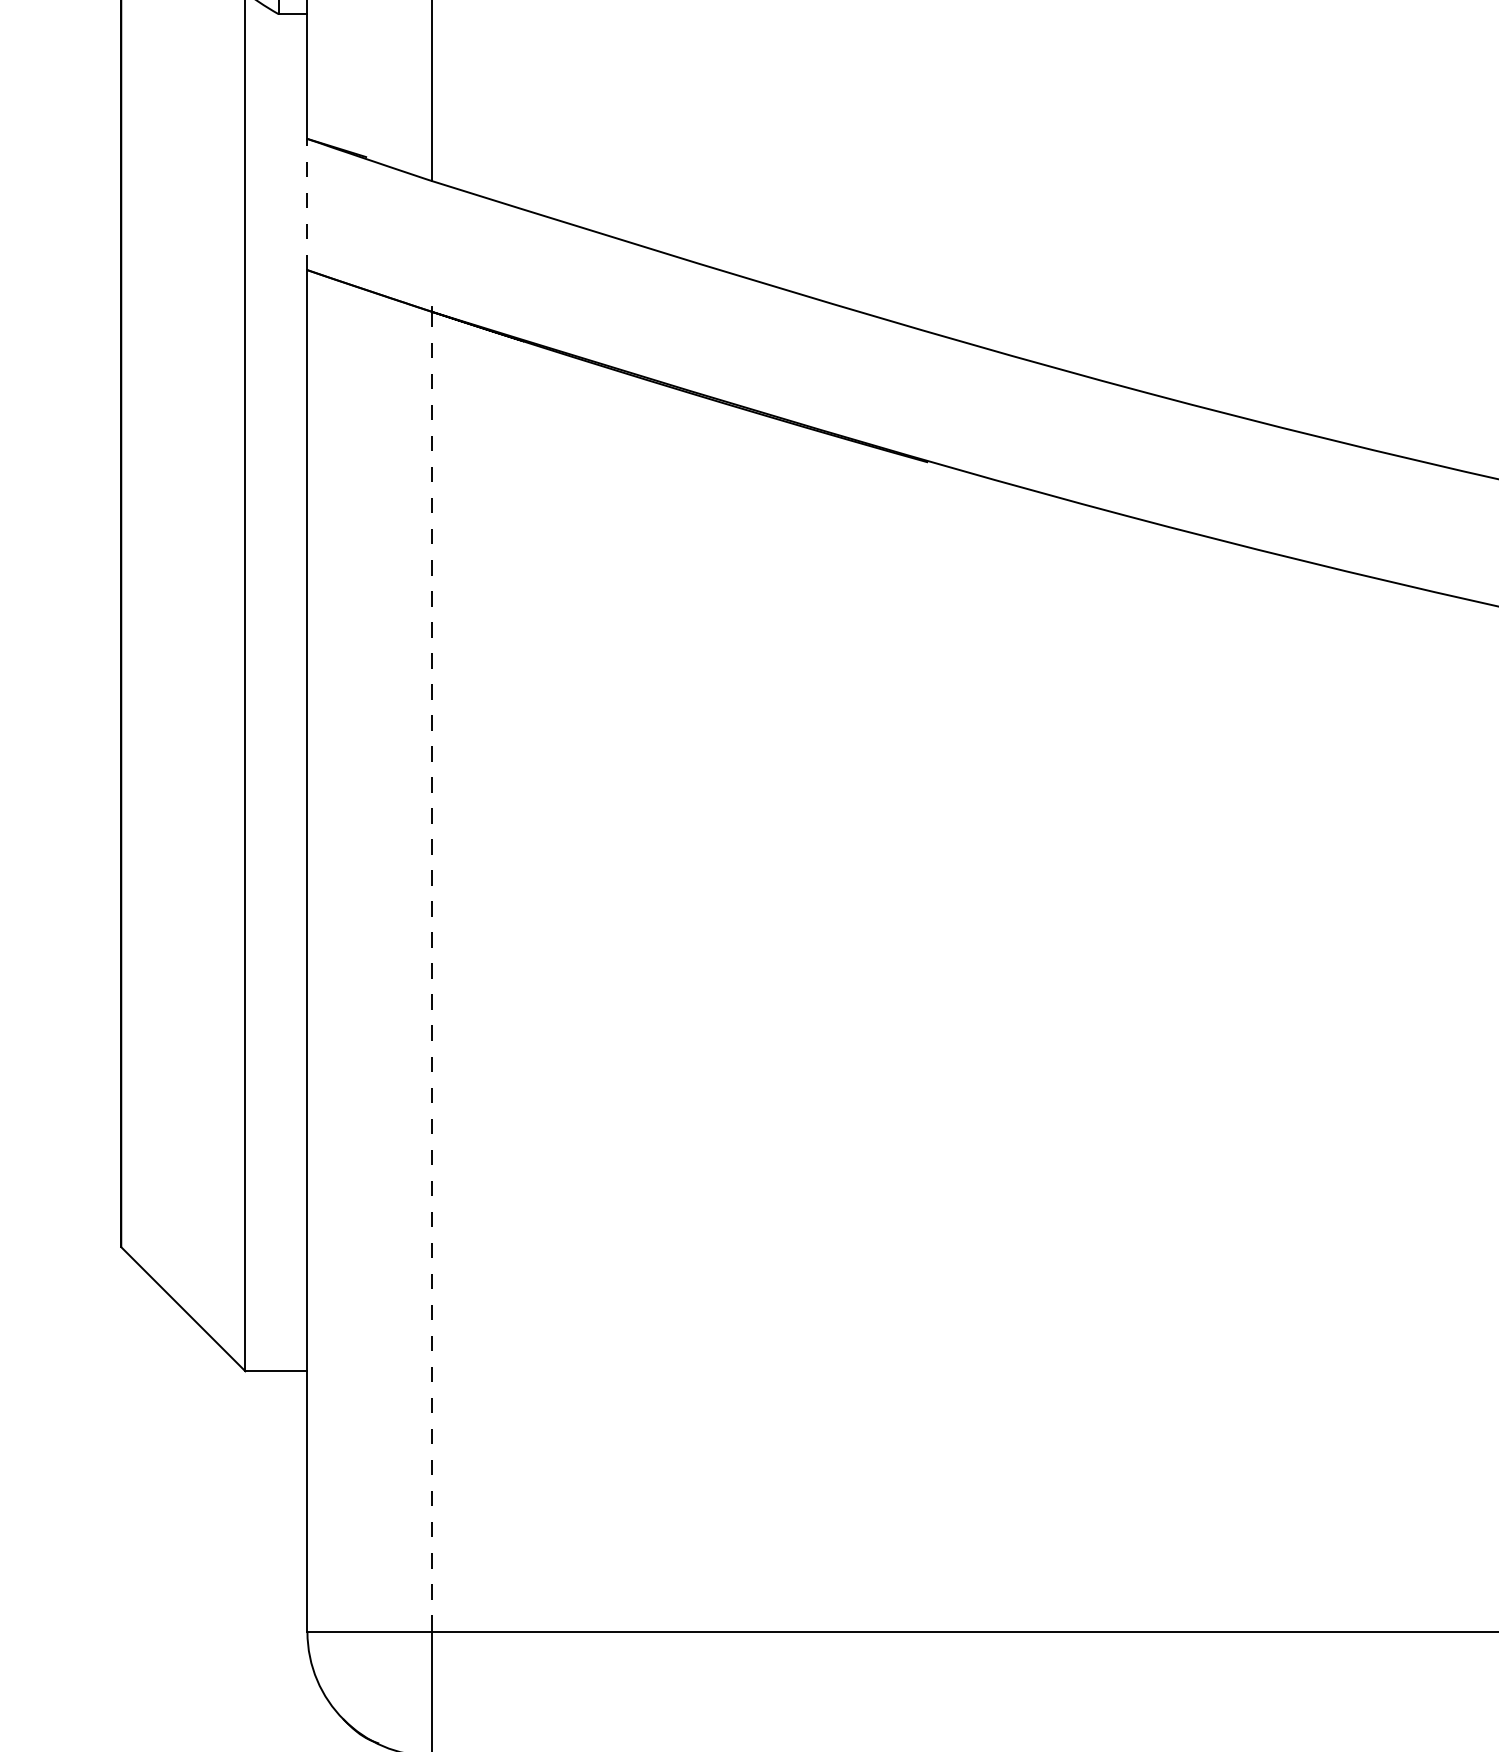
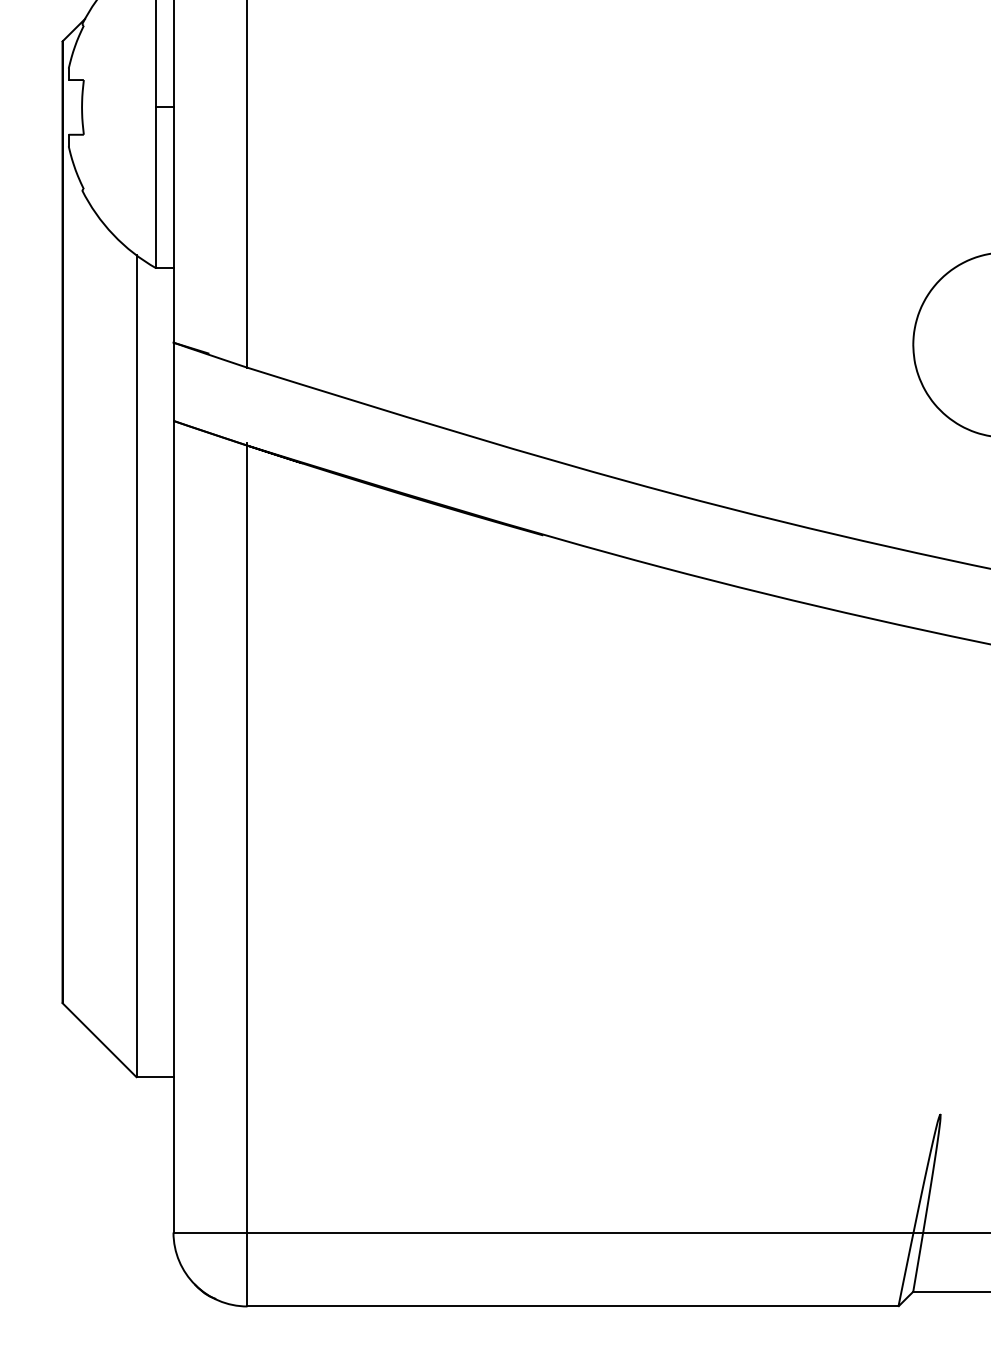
line: (307, 204) -> (173, 381), dashed -> solid
line: (431, 972) -> (247, 839), dashed -> solid

